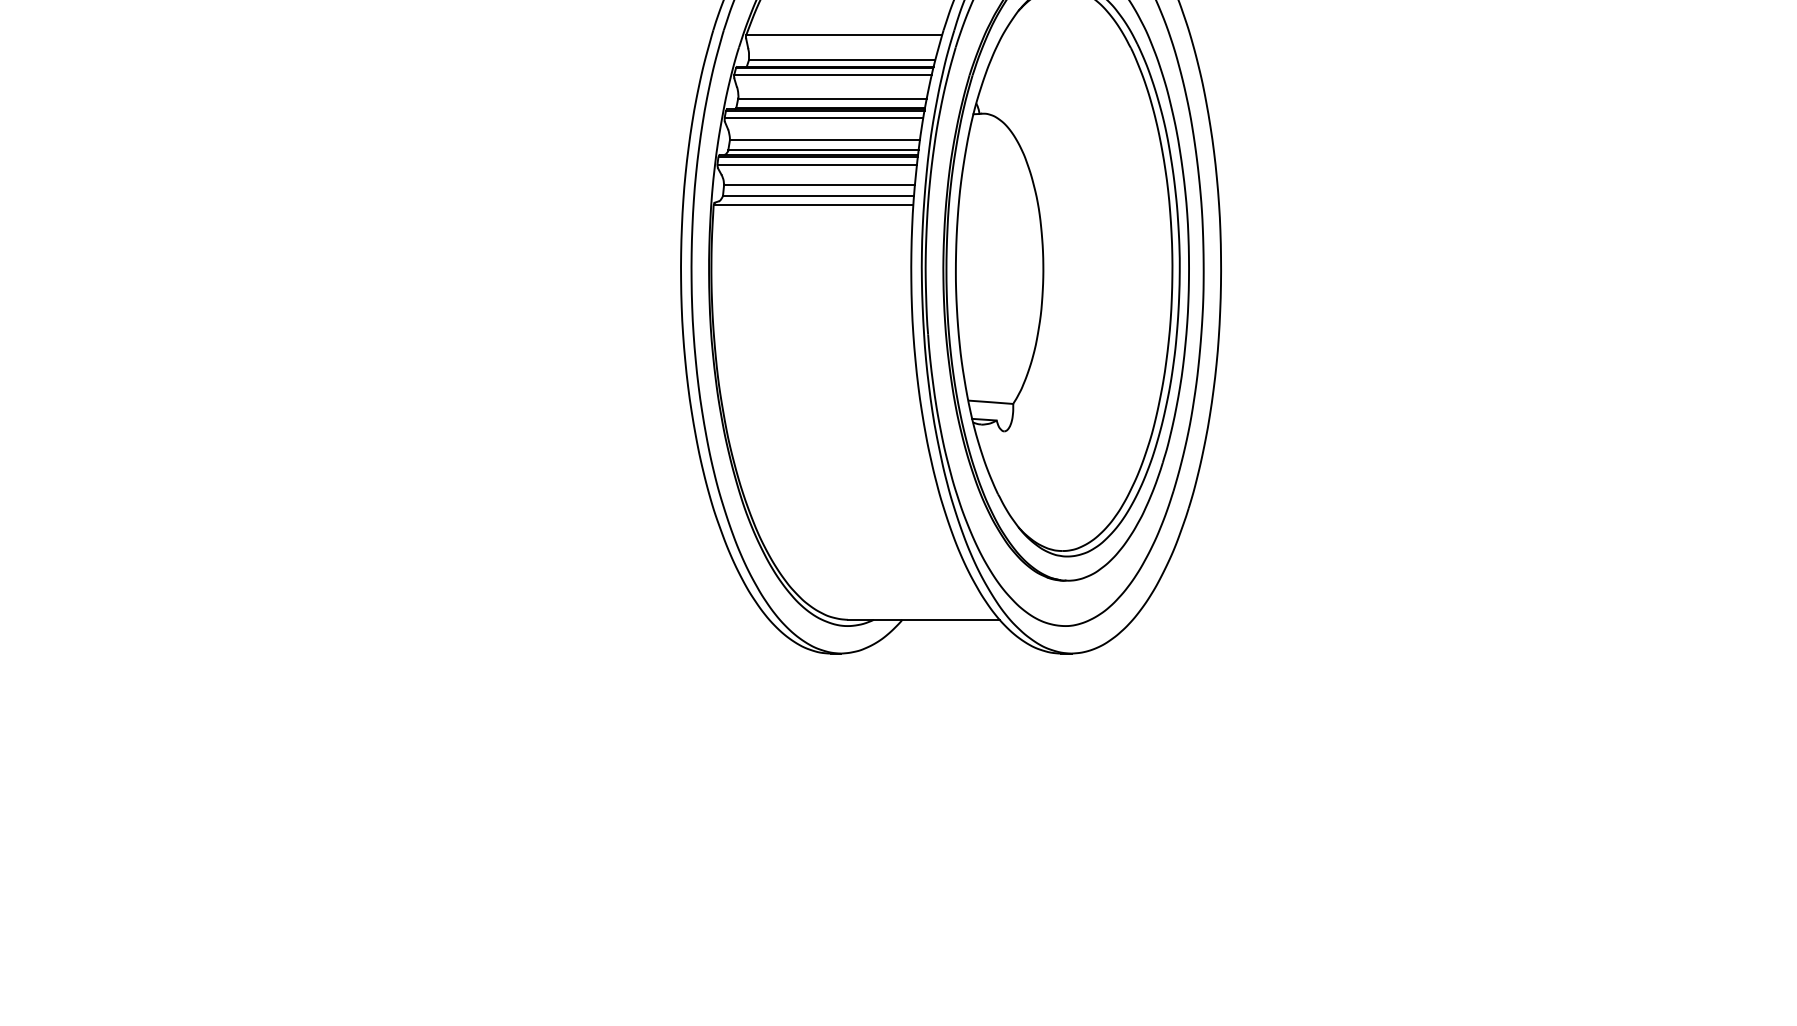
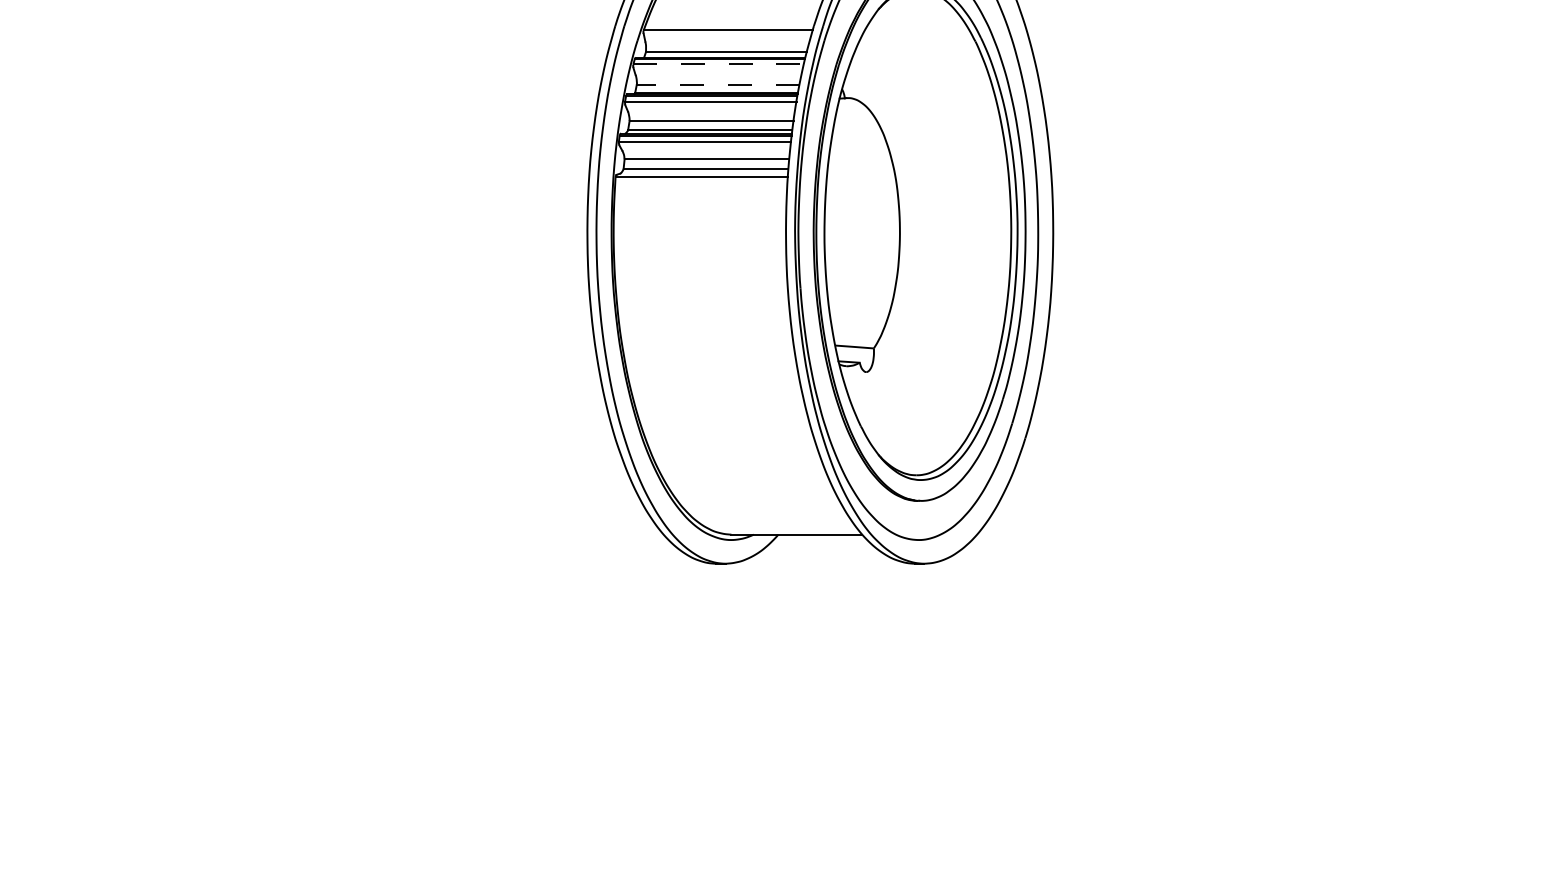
line: (833, 74) -> (718, 64), solid -> dashed
line: (831, 98) -> (717, 84), solid -> dashed

